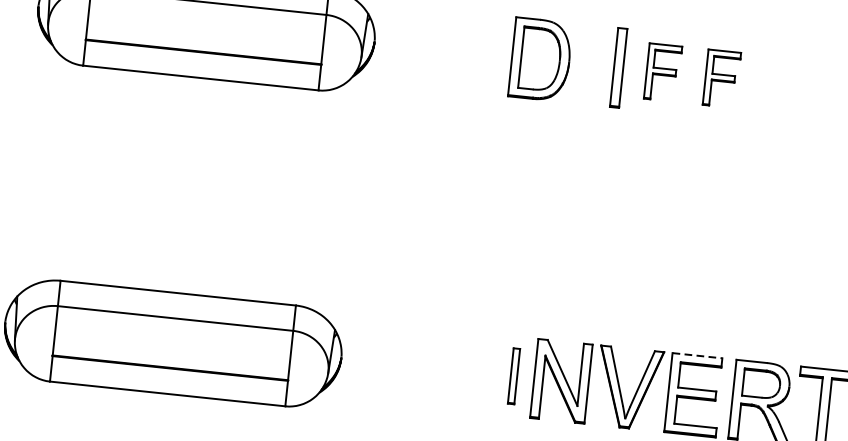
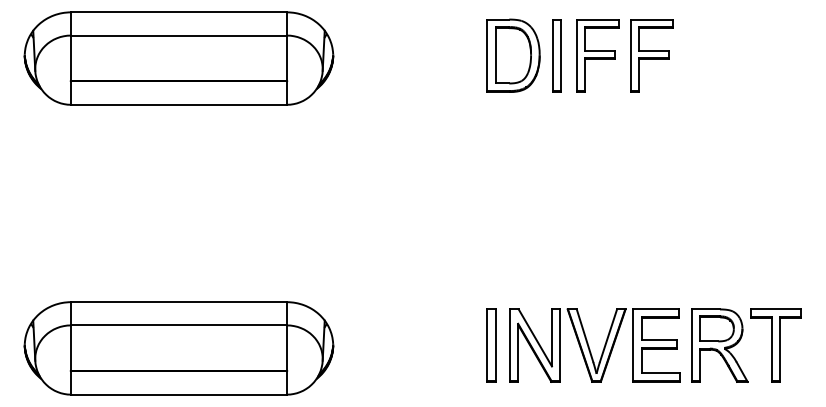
part: (540, 59) -> (513, 55), moved
part: (662, 72) -> (597, 55), size x1.43
part: (721, 78) -> (651, 55), size x1.43
line: (697, 355) -> (656, 309), dashed -> solid
part: (513, 376) -> (491, 345), size x1.43

